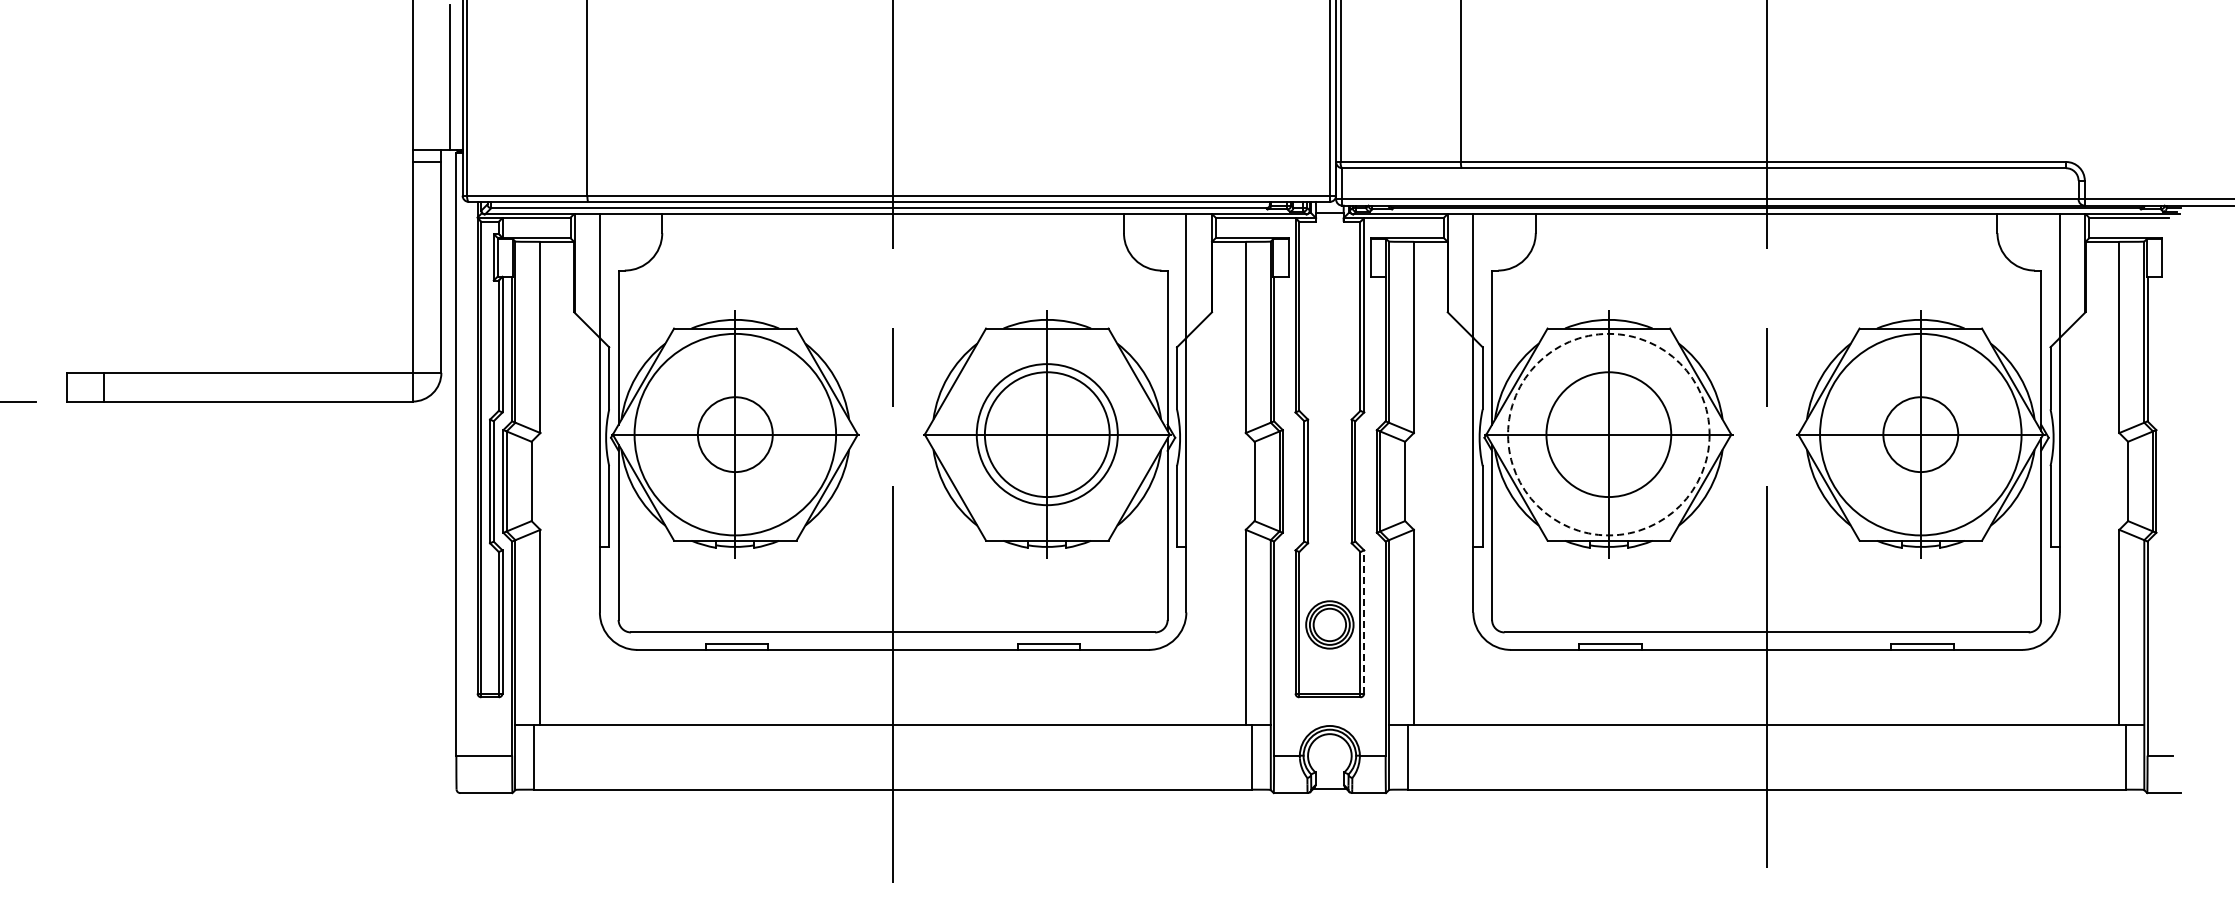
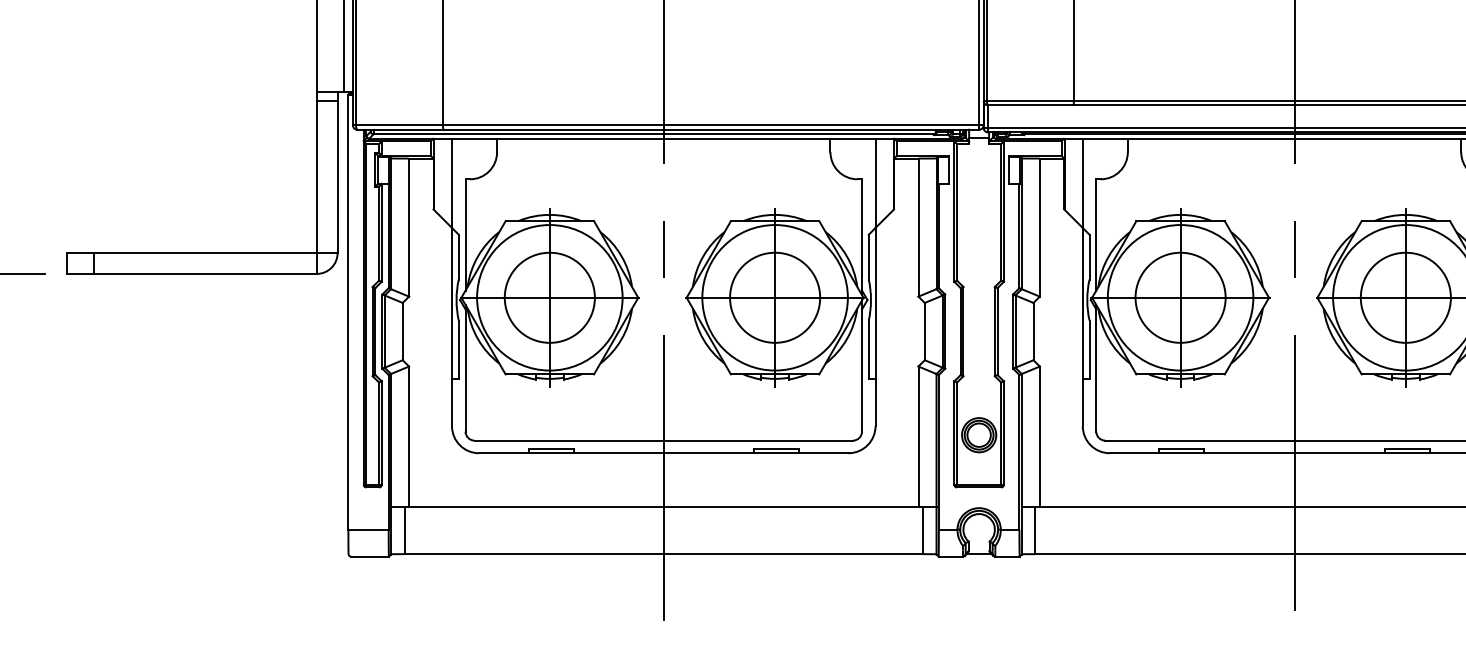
circle: (734, 434) -> (549, 297), size x1.67
circle: (1047, 434) -> (775, 297), size x1.43
circle: (1608, 434) -> (1180, 297), dashed -> solid
circle: (1920, 434) -> (1405, 297), size x1.67
line: (1364, 622) -> (1004, 433), dashed -> solid

